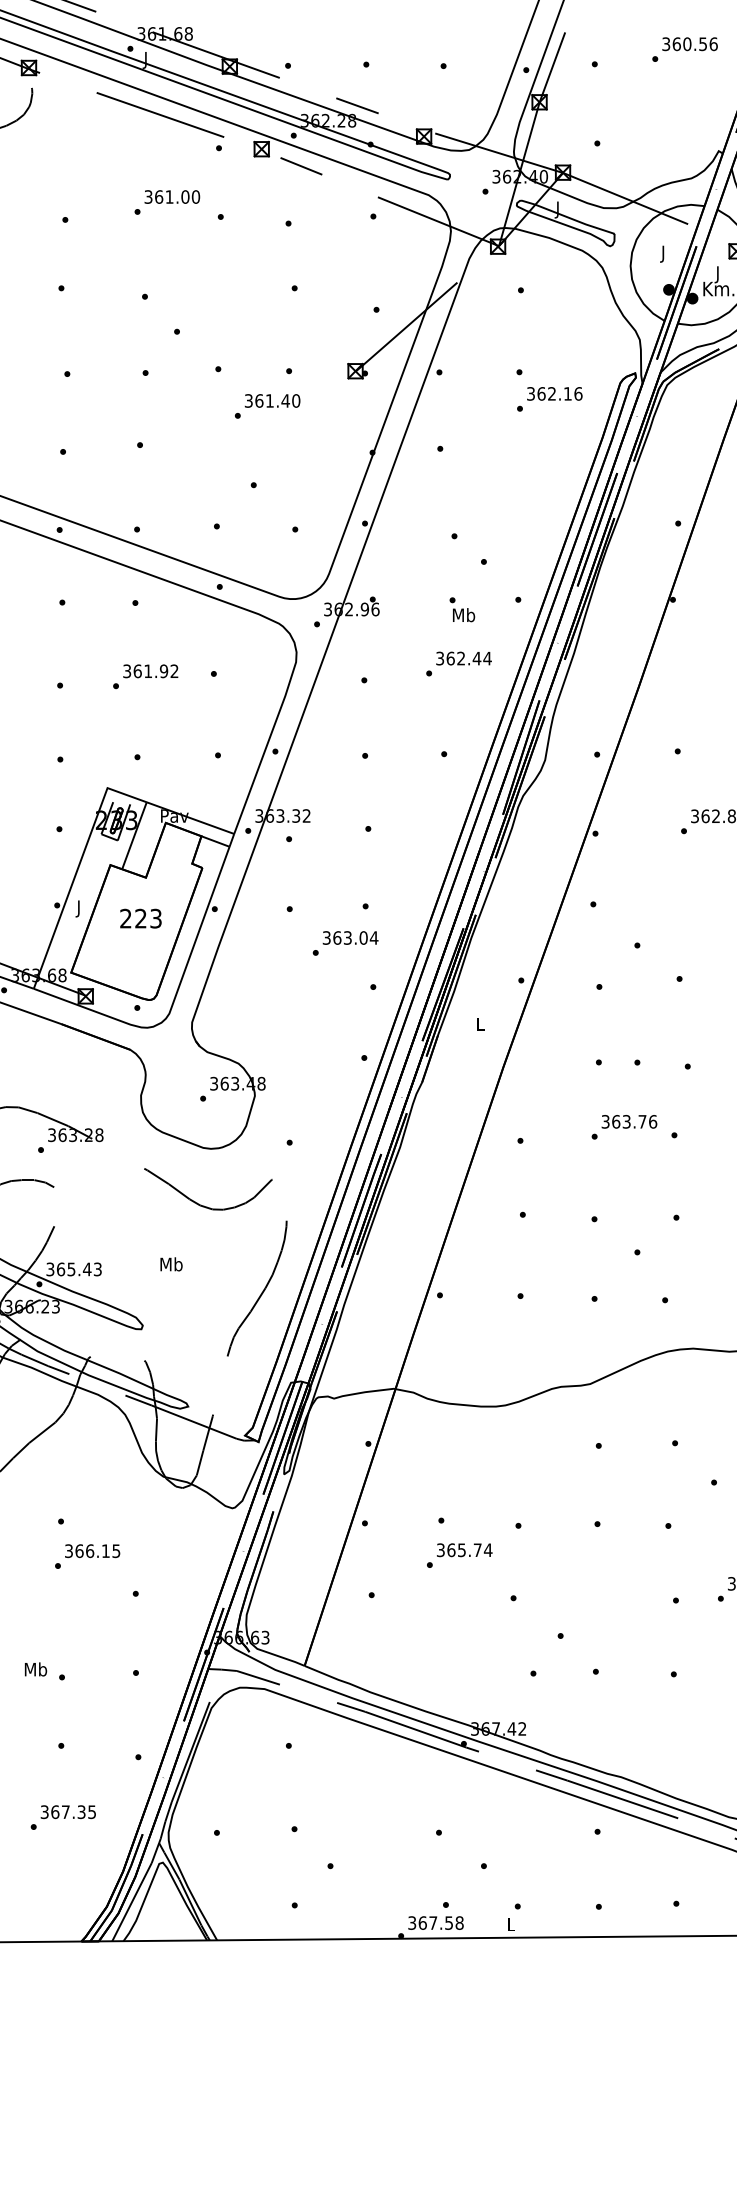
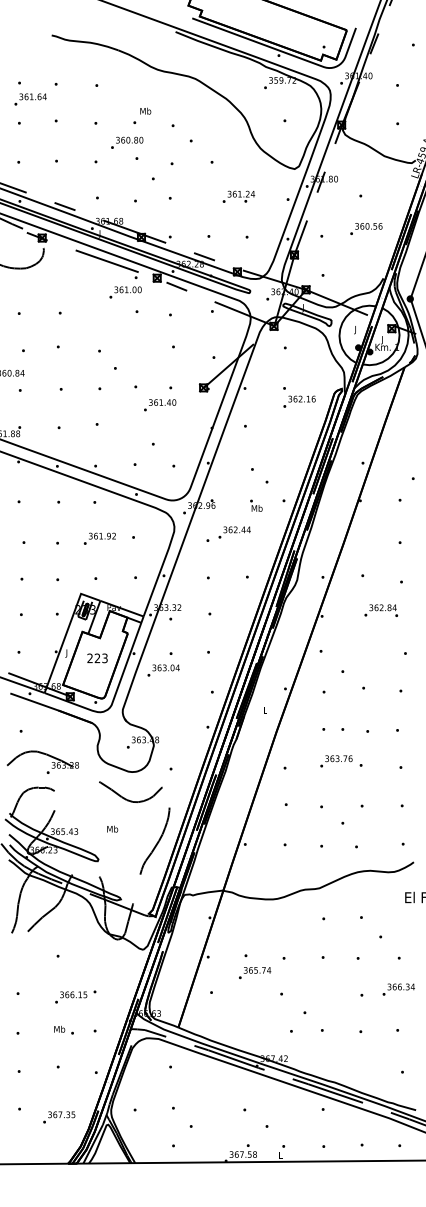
text: (167, 202) -> (125, 292), moved
text: (458, 663) -> (234, 532), moved
text: (345, 943) -> (163, 670), moved
text: (88, 1556) -> (71, 997), moved
text: (43, 1669) -> (63, 1029), moved
text: (63, 1817) -> (59, 1117), moved

